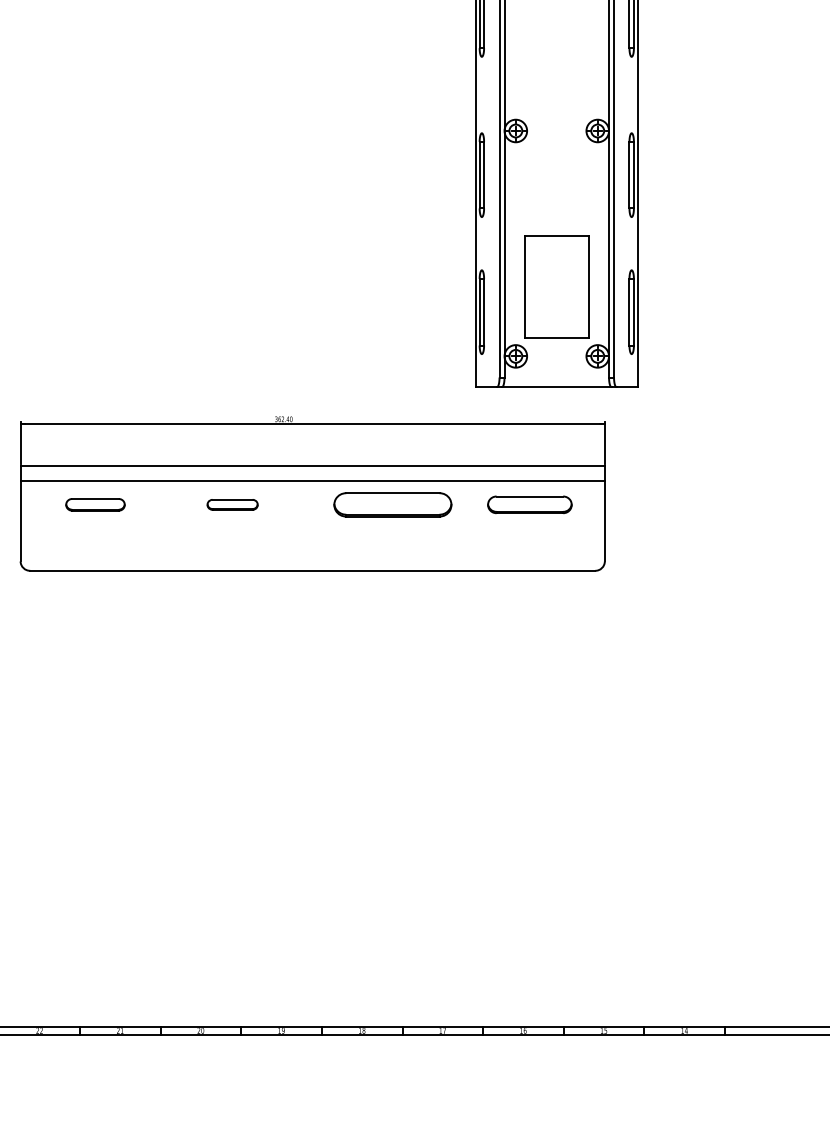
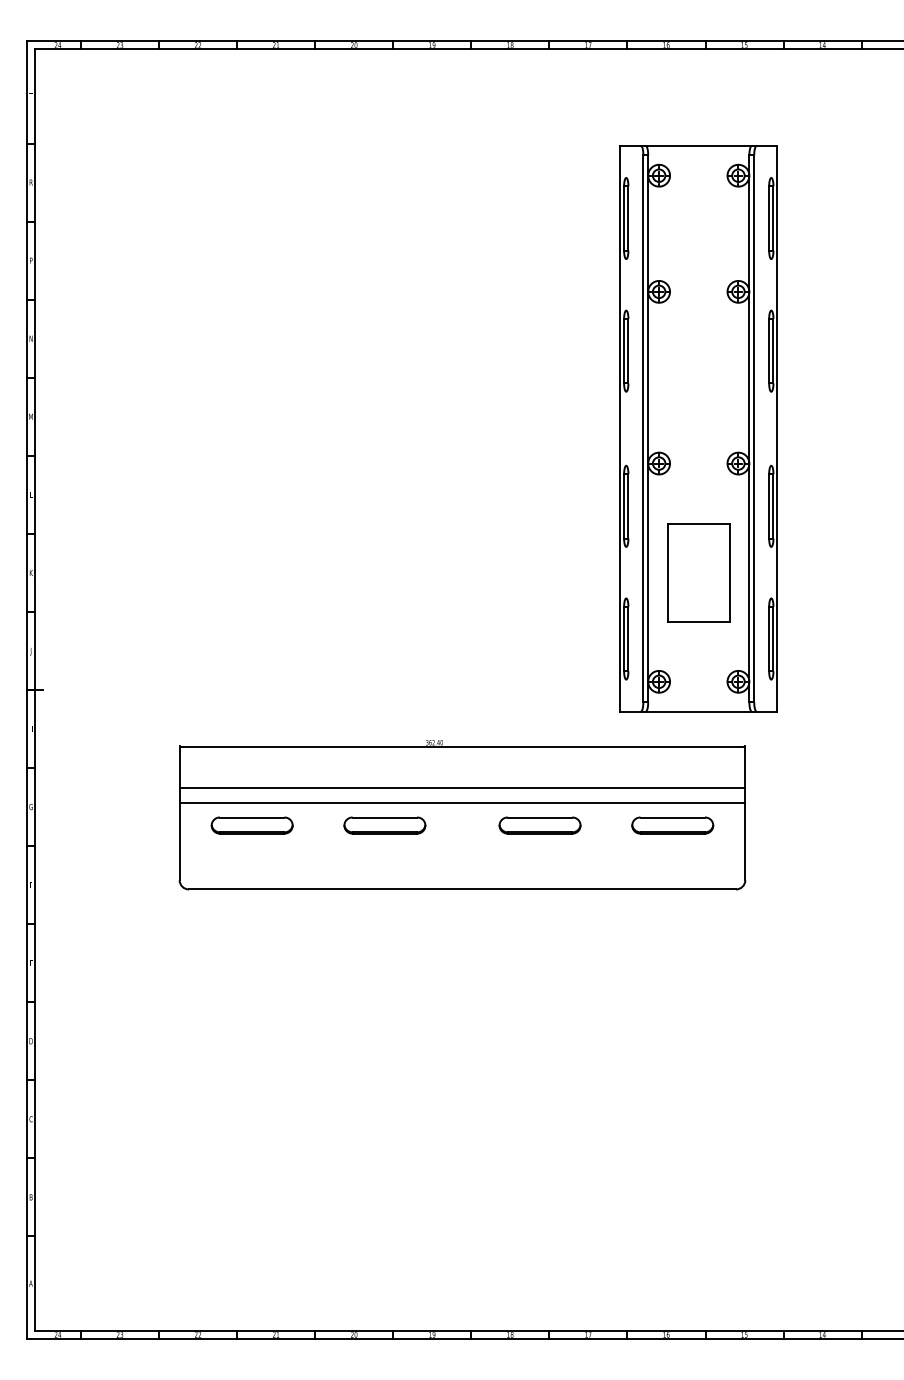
part: (556, 286) -> (698, 572), moved
part: (94, 504) -> (251, 825), size x1.43
part: (232, 504) -> (384, 825), size x1.67
part: (392, 504) -> (539, 825), size x0.71

